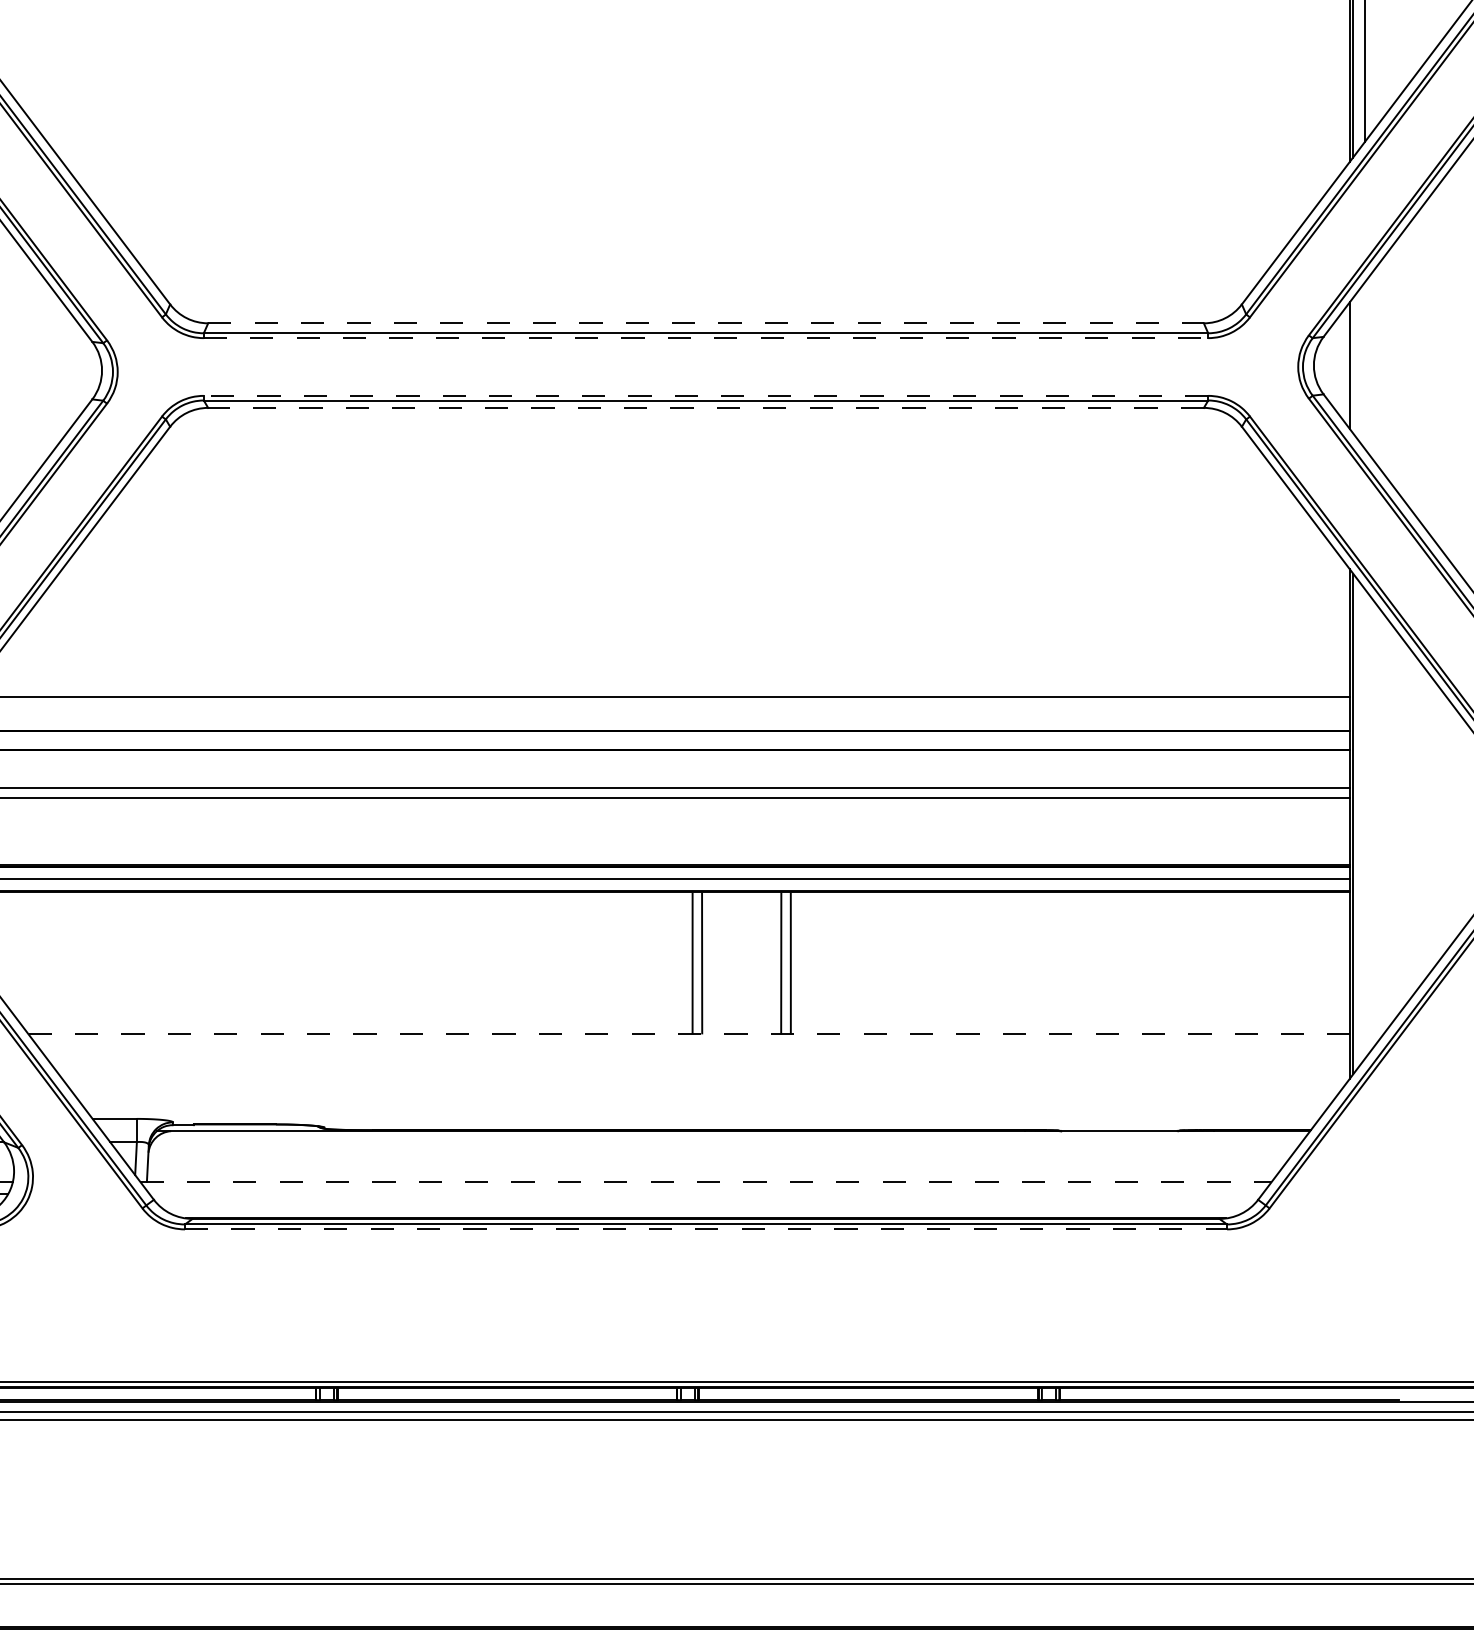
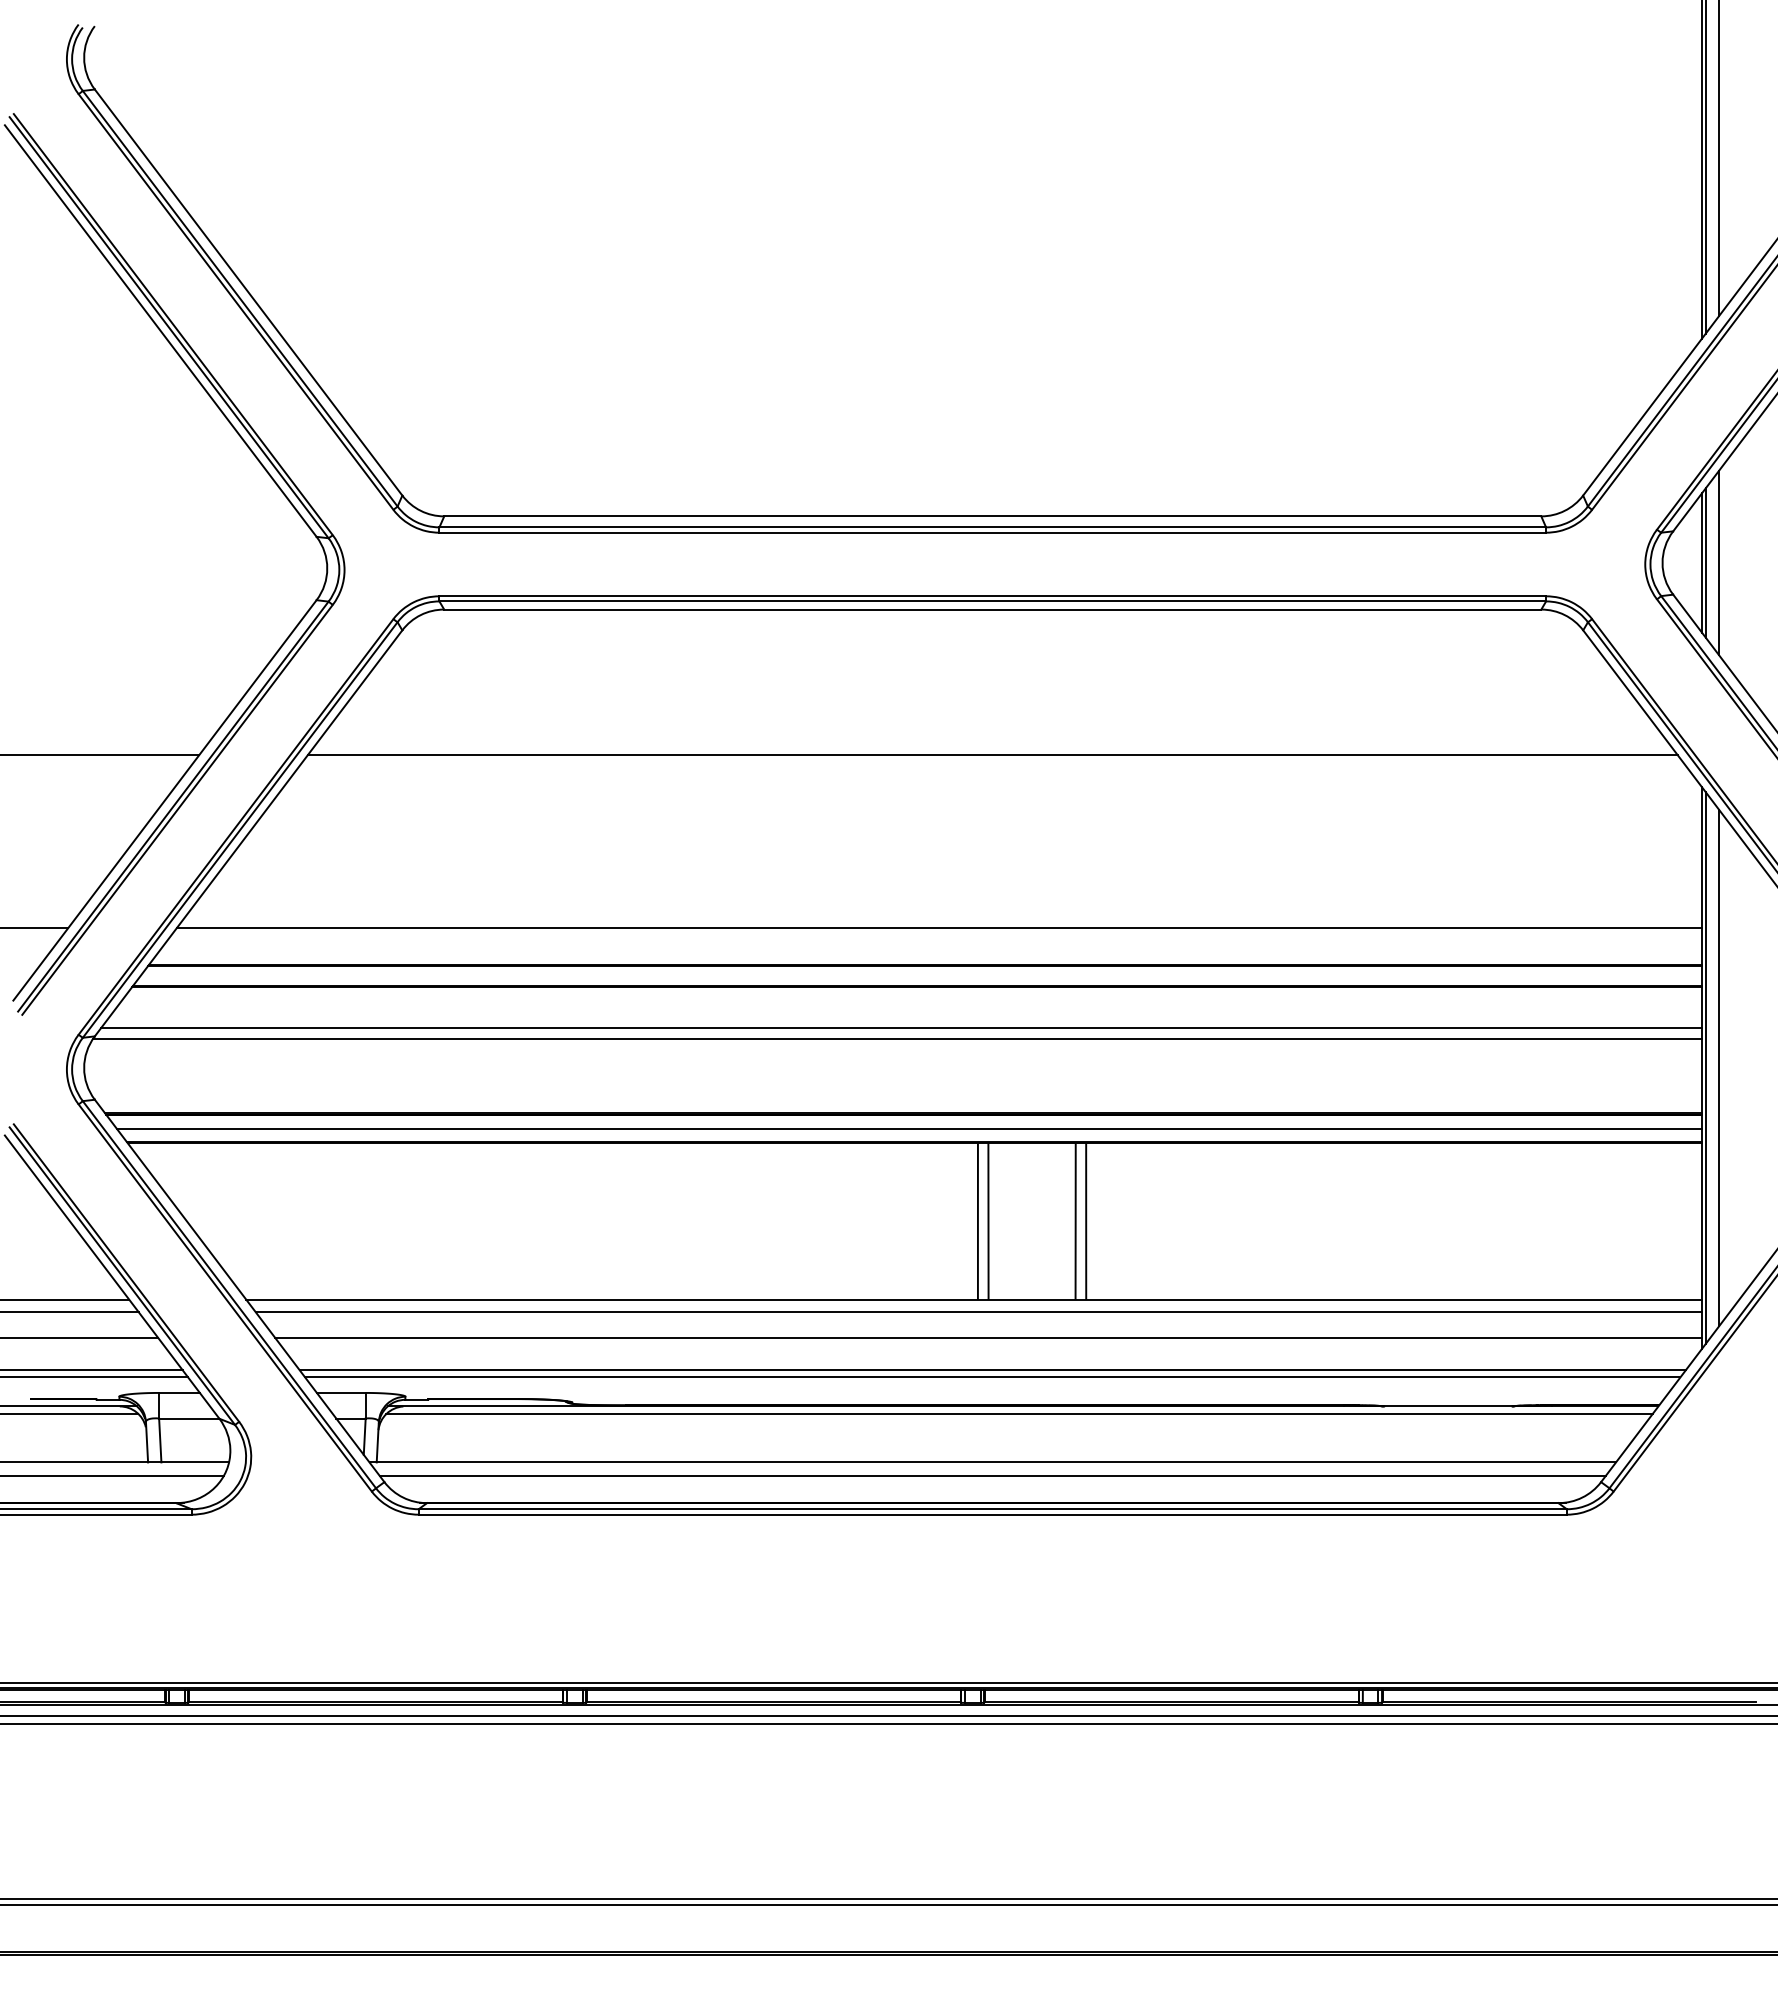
line: (705, 323) -> (992, 516), dashed -> solid
line: (706, 337) -> (993, 532), dashed -> solid
line: (1352, 365) -> (1705, 562), added
line: (1365, 365) -> (1719, 562), added
line: (705, 396) -> (992, 596), dashed -> solid
line: (705, 407) -> (992, 609), dashed -> solid
line: (705, 540) -> (992, 755), added
line: (1365, 823) -> (1719, 1067), added
line: (689, 1034) -> (974, 1299), dashed -> solid
line: (693, 1044) -> (978, 1311), added
line: (702, 1068) -> (988, 1337), added
line: (705, 1098) -> (992, 1370), added
line: (705, 1104) -> (992, 1377), added
line: (730, 1138) -> (1019, 1414), added
line: (706, 1182) -> (993, 1462), dashed -> solid
line: (705, 1193) -> (992, 1475), added
line: (706, 1229) -> (993, 1514), dashed -> solid

